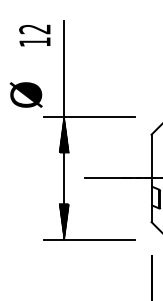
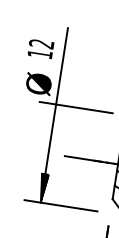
text: (34, 35) -> (40, 48), moved
text: (25, 94) -> (38, 83), moved
hatch: (63, 134) -> (53, 118), removed

